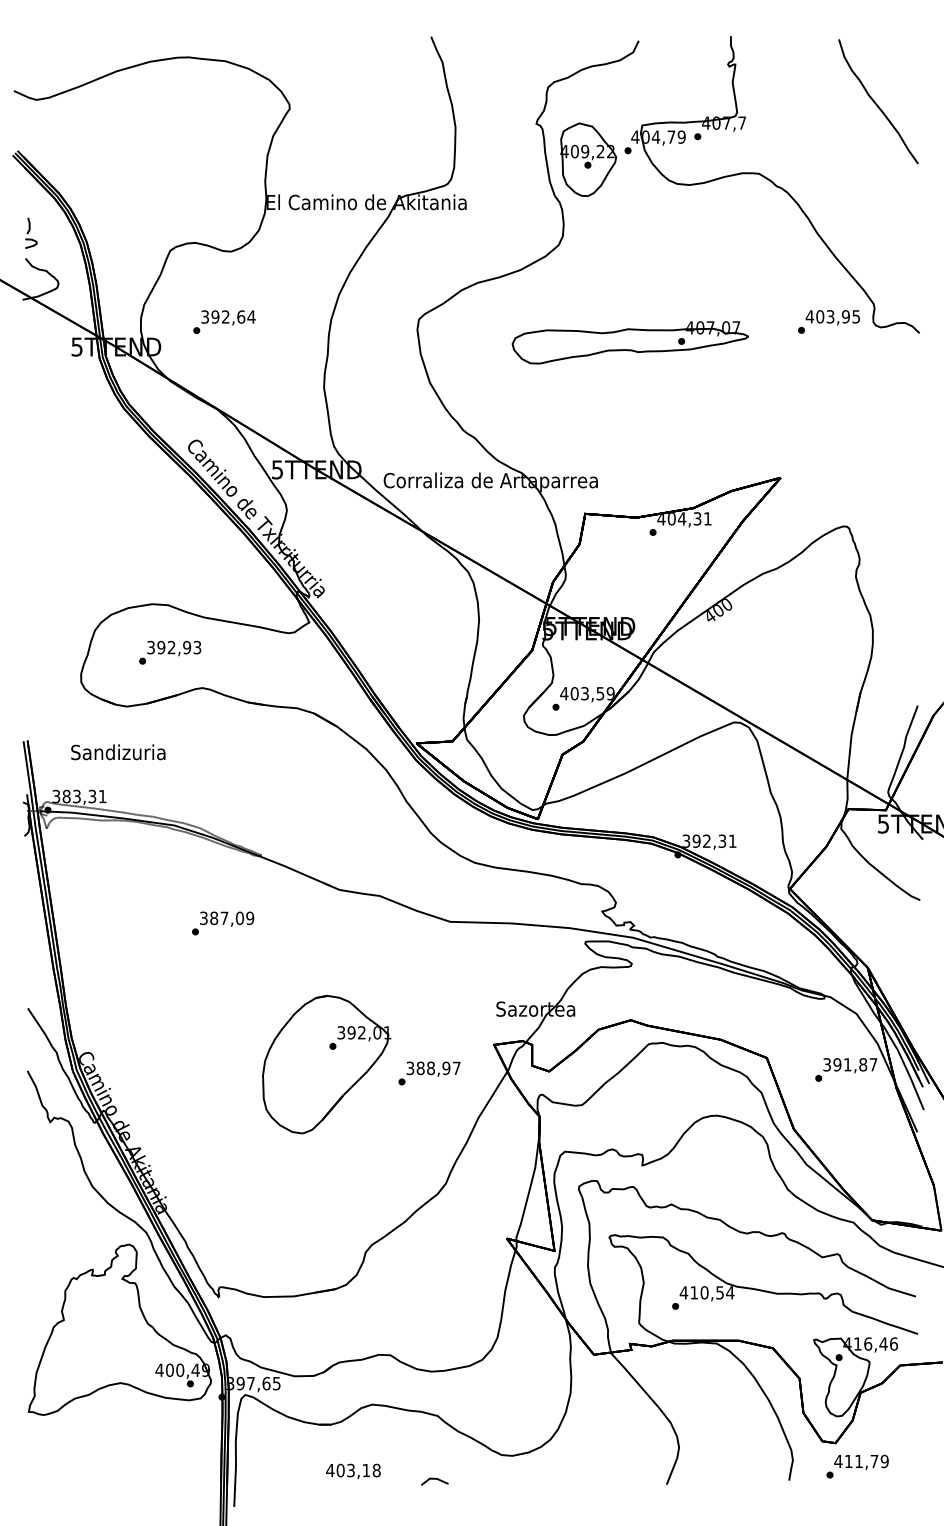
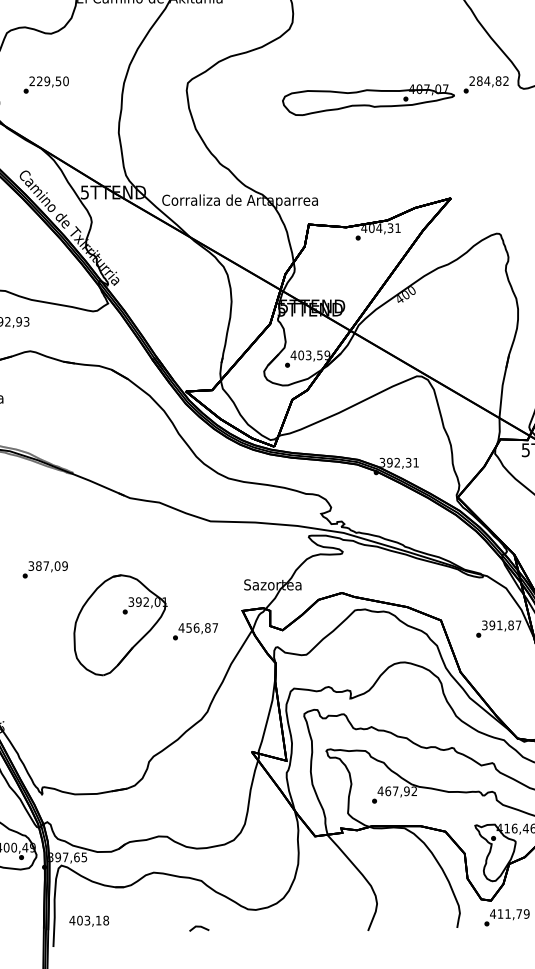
text: (228, 316) -> (49, 80), 392,64 -> 229,50
text: (832, 316) -> (488, 80), 403,95 -> 284,82
part: (629, 342) -> (367, 99), moved
text: (223, 923) -> (45, 569), moved
text: (428, 1068) -> (194, 628), 388,97 -> 456,87
text: (712, 1292) -> (401, 791), 410,54 -> 467,92
text: (353, 1470) -> (89, 920), moved

